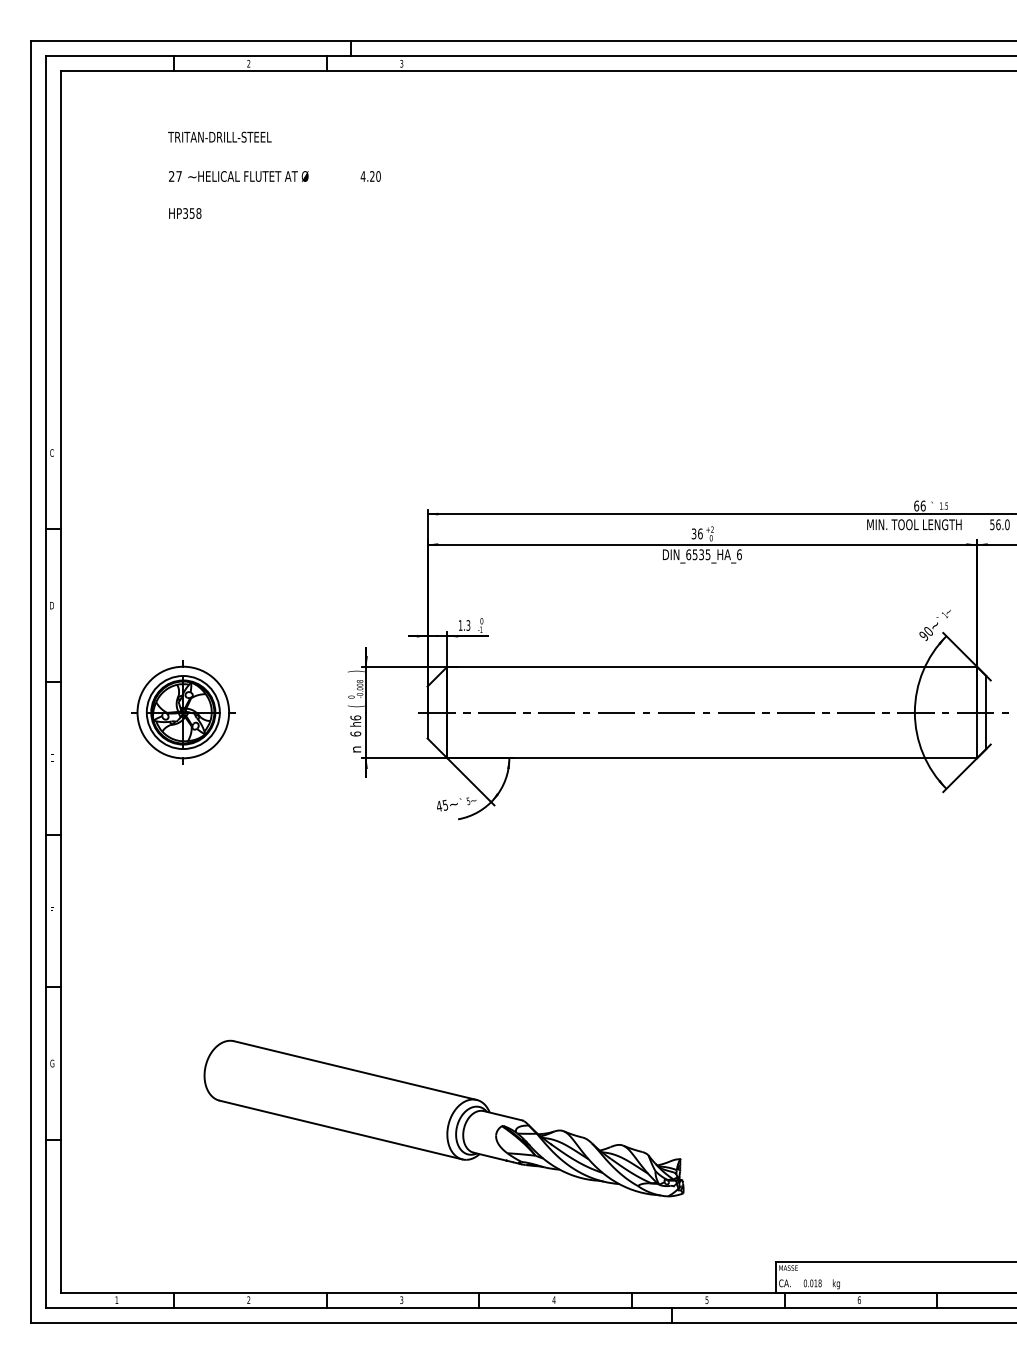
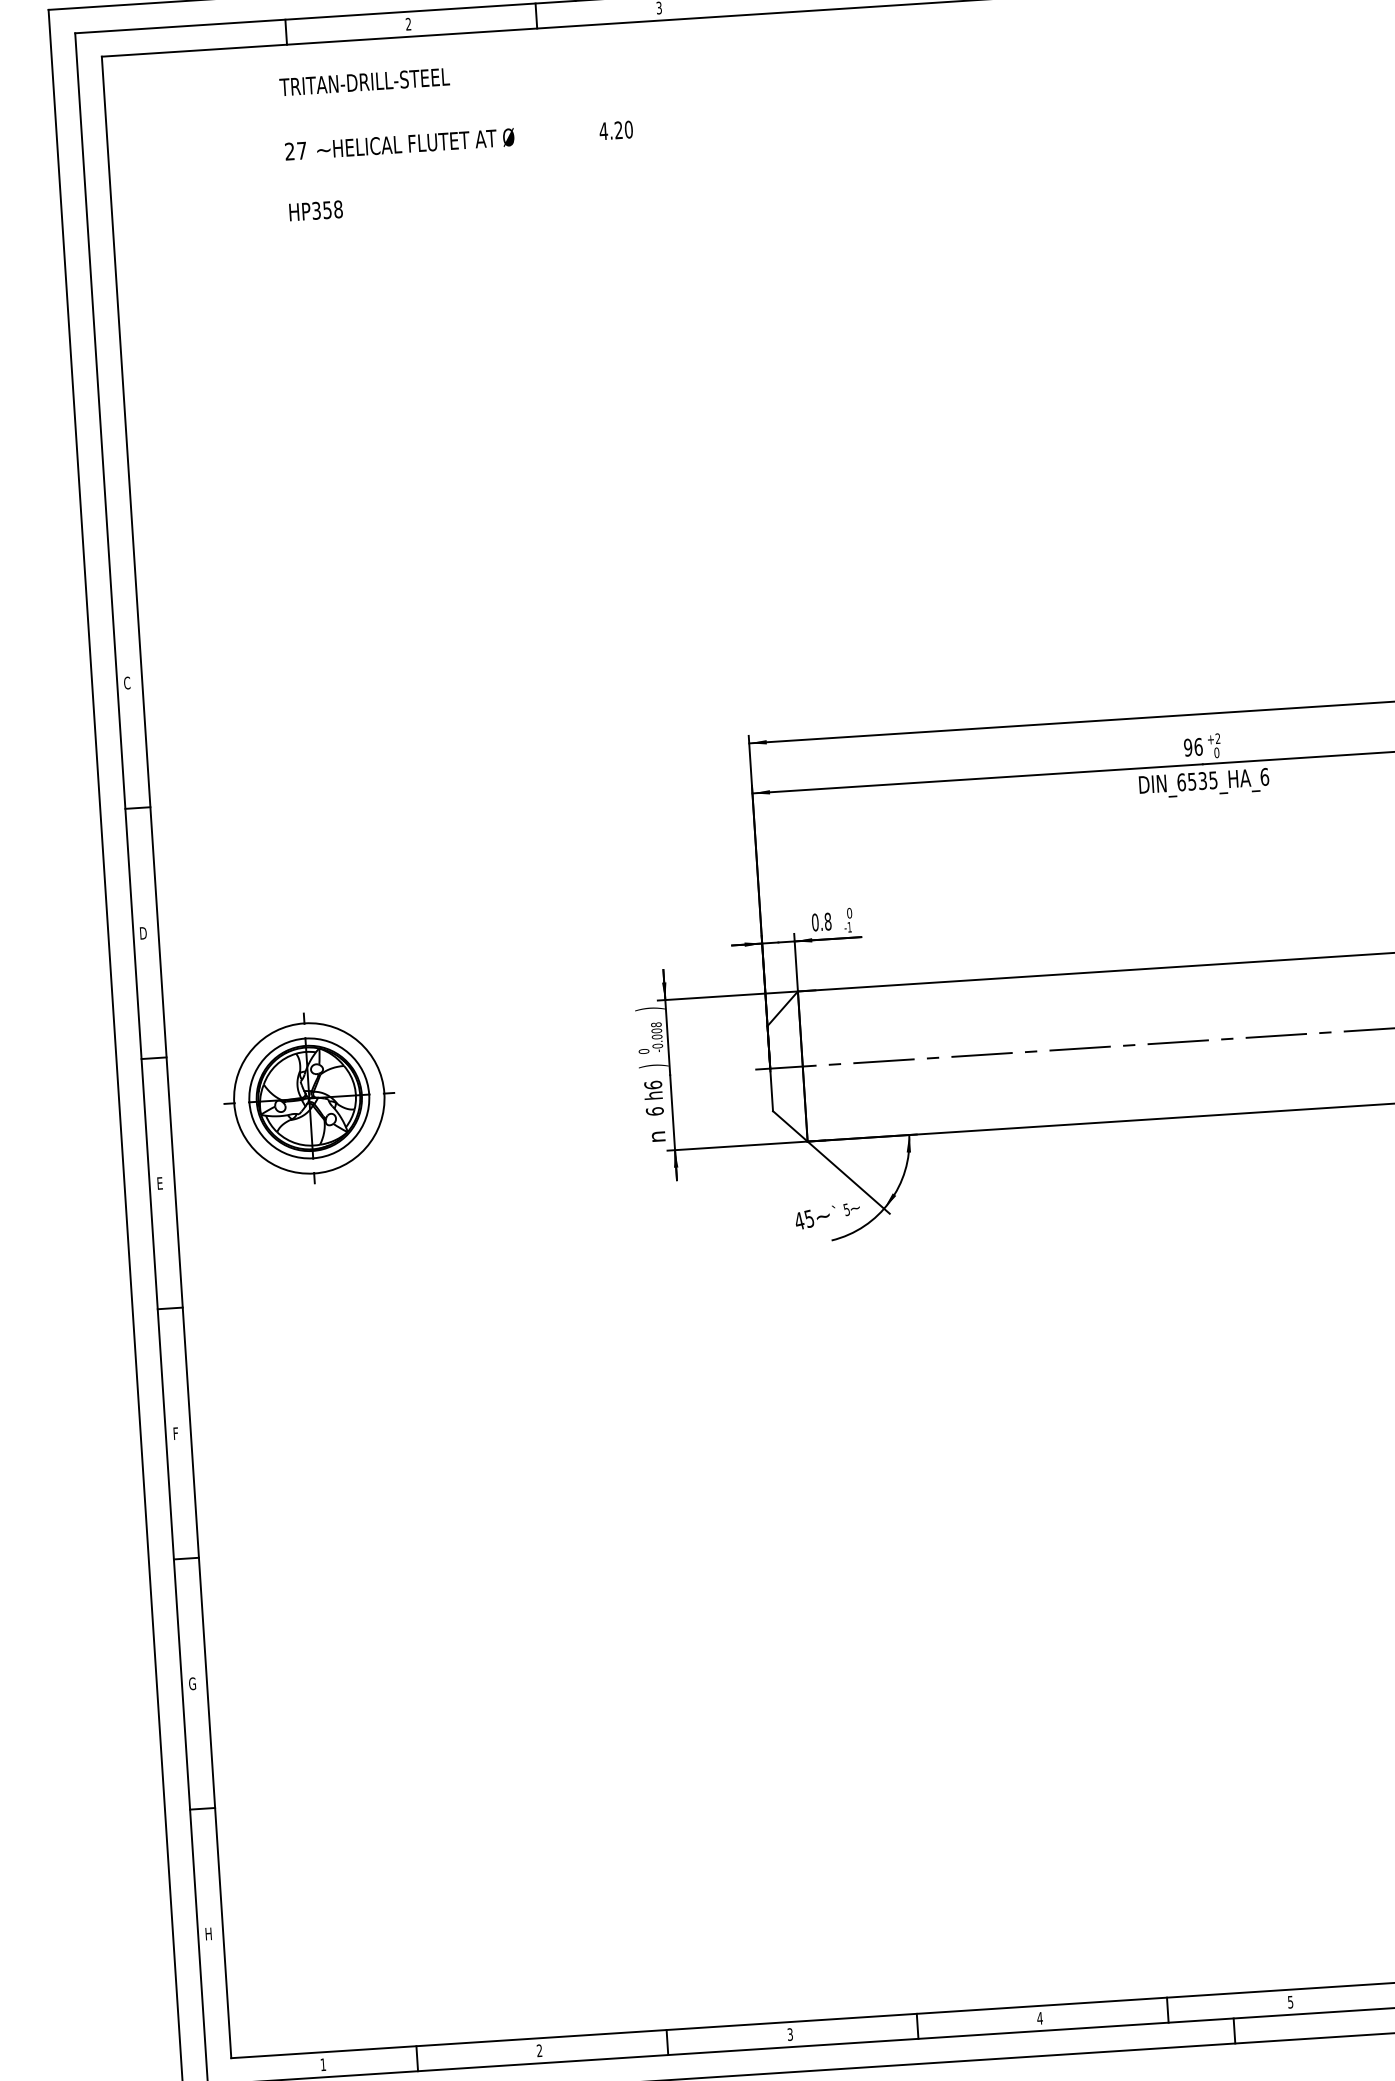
text: (274, 174) -> (458, 137), moved
text: (693, 533) -> (1187, 747), 36 -> 96
text: (464, 625) -> (821, 922), 1.3 -> 0.8
text: (355, 706) -> (651, 1066), ( -> )
part: (183, 712) -> (309, 1098), moved
part: (443, 1118) -> (839, 1732), removed

